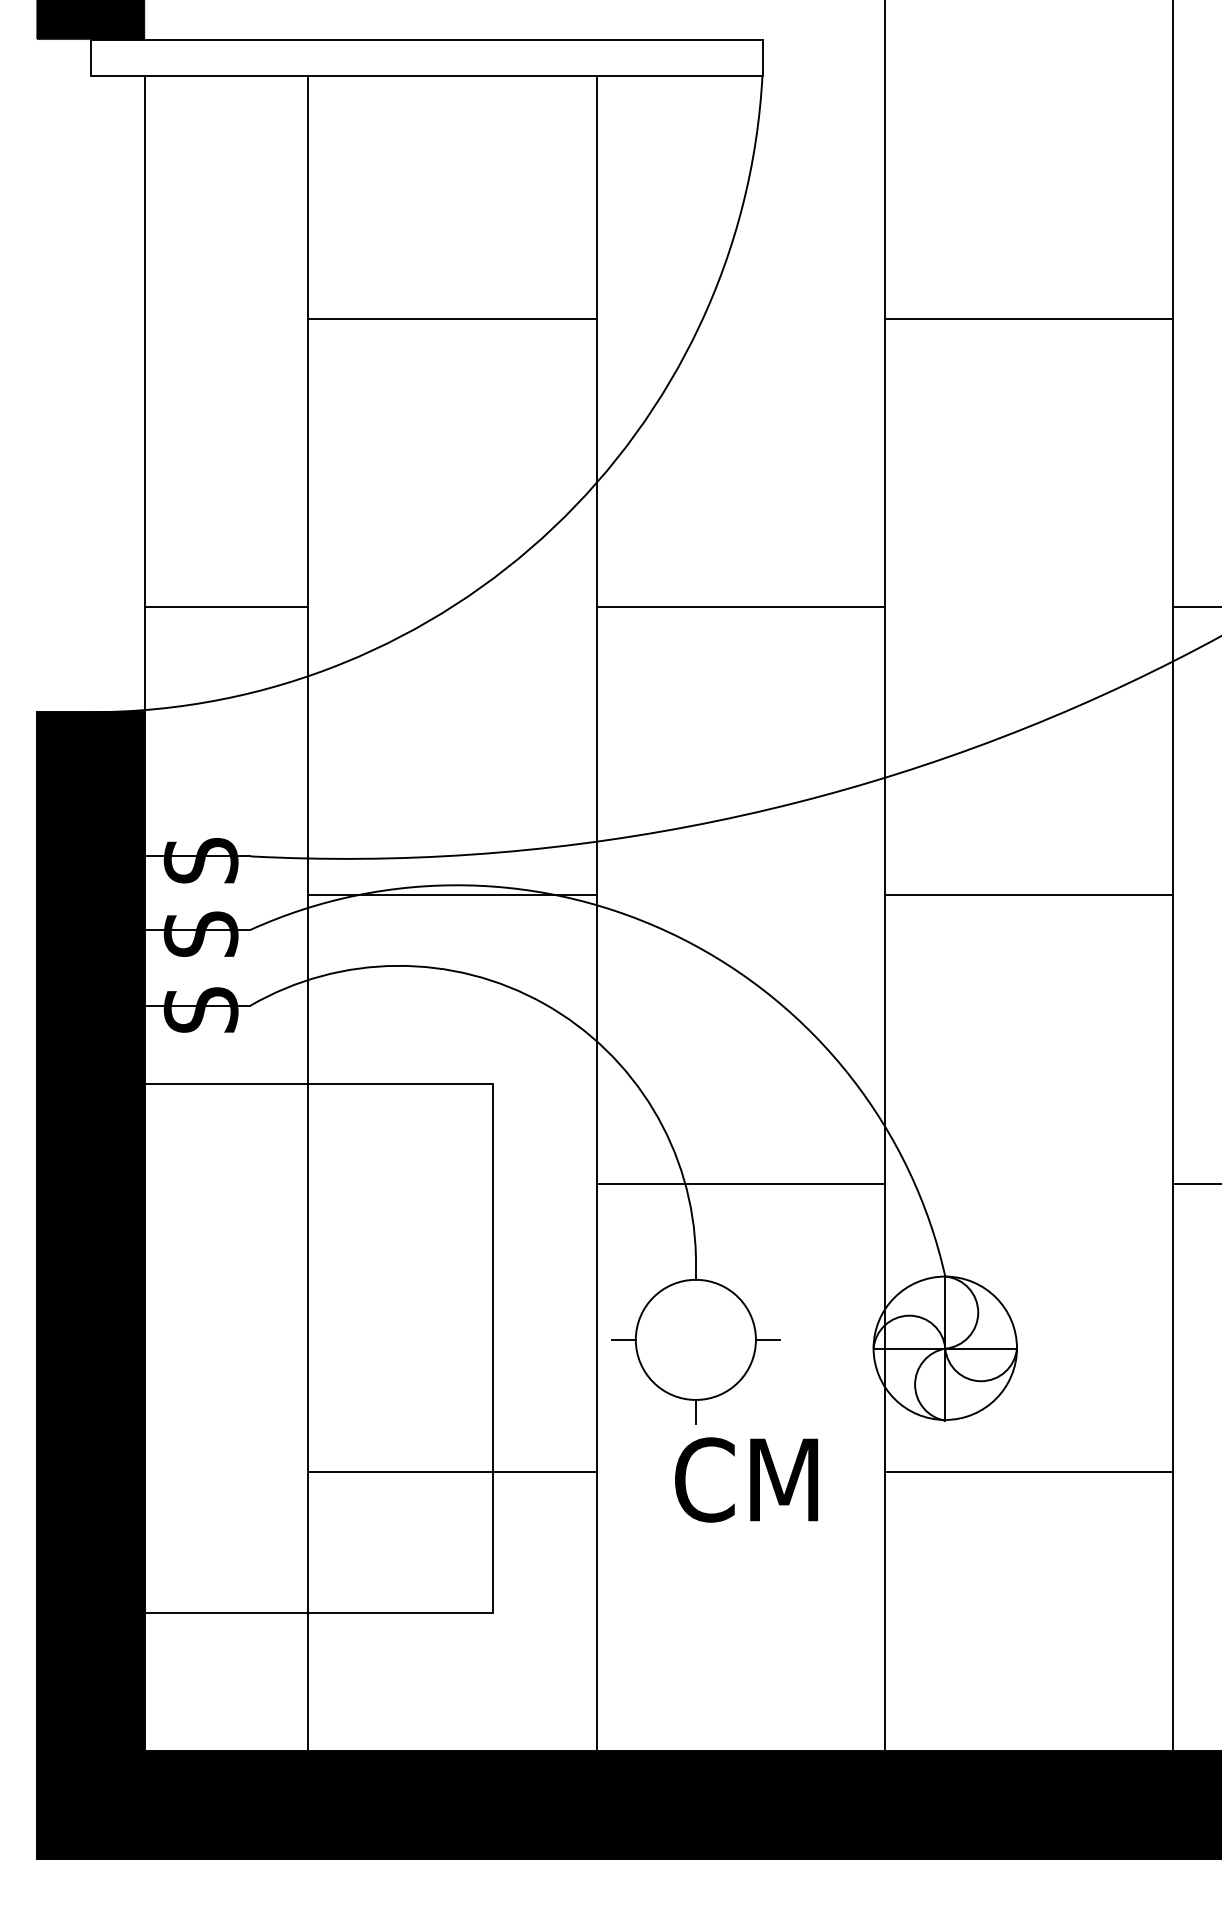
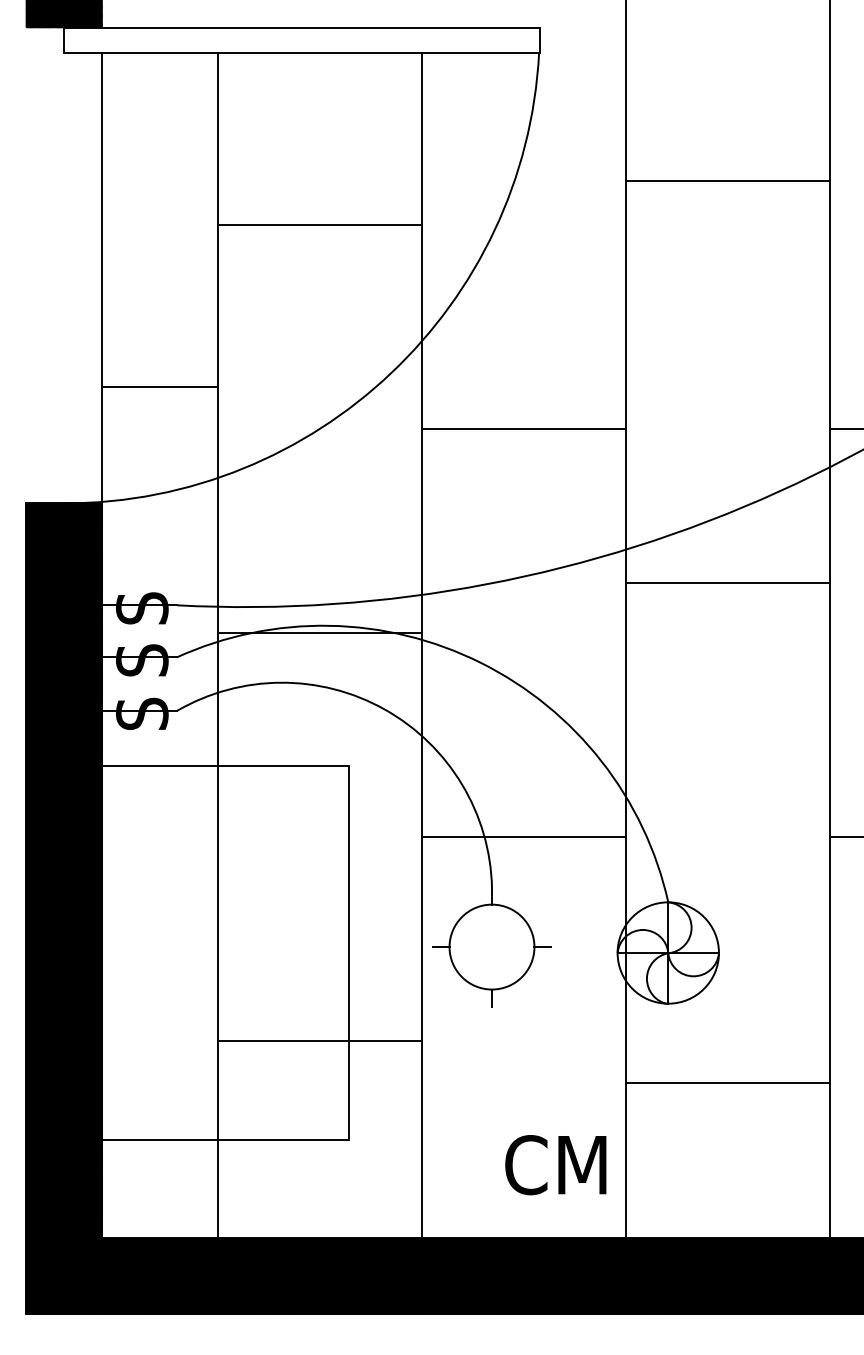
line: (1029, 319) -> (727, 181), moved
line: (226, 607) -> (160, 387), moved
line: (1029, 894) -> (727, 582), moved
line: (1029, 1472) -> (727, 1082), moved
text: (746, 1480) -> (555, 1165), moved

